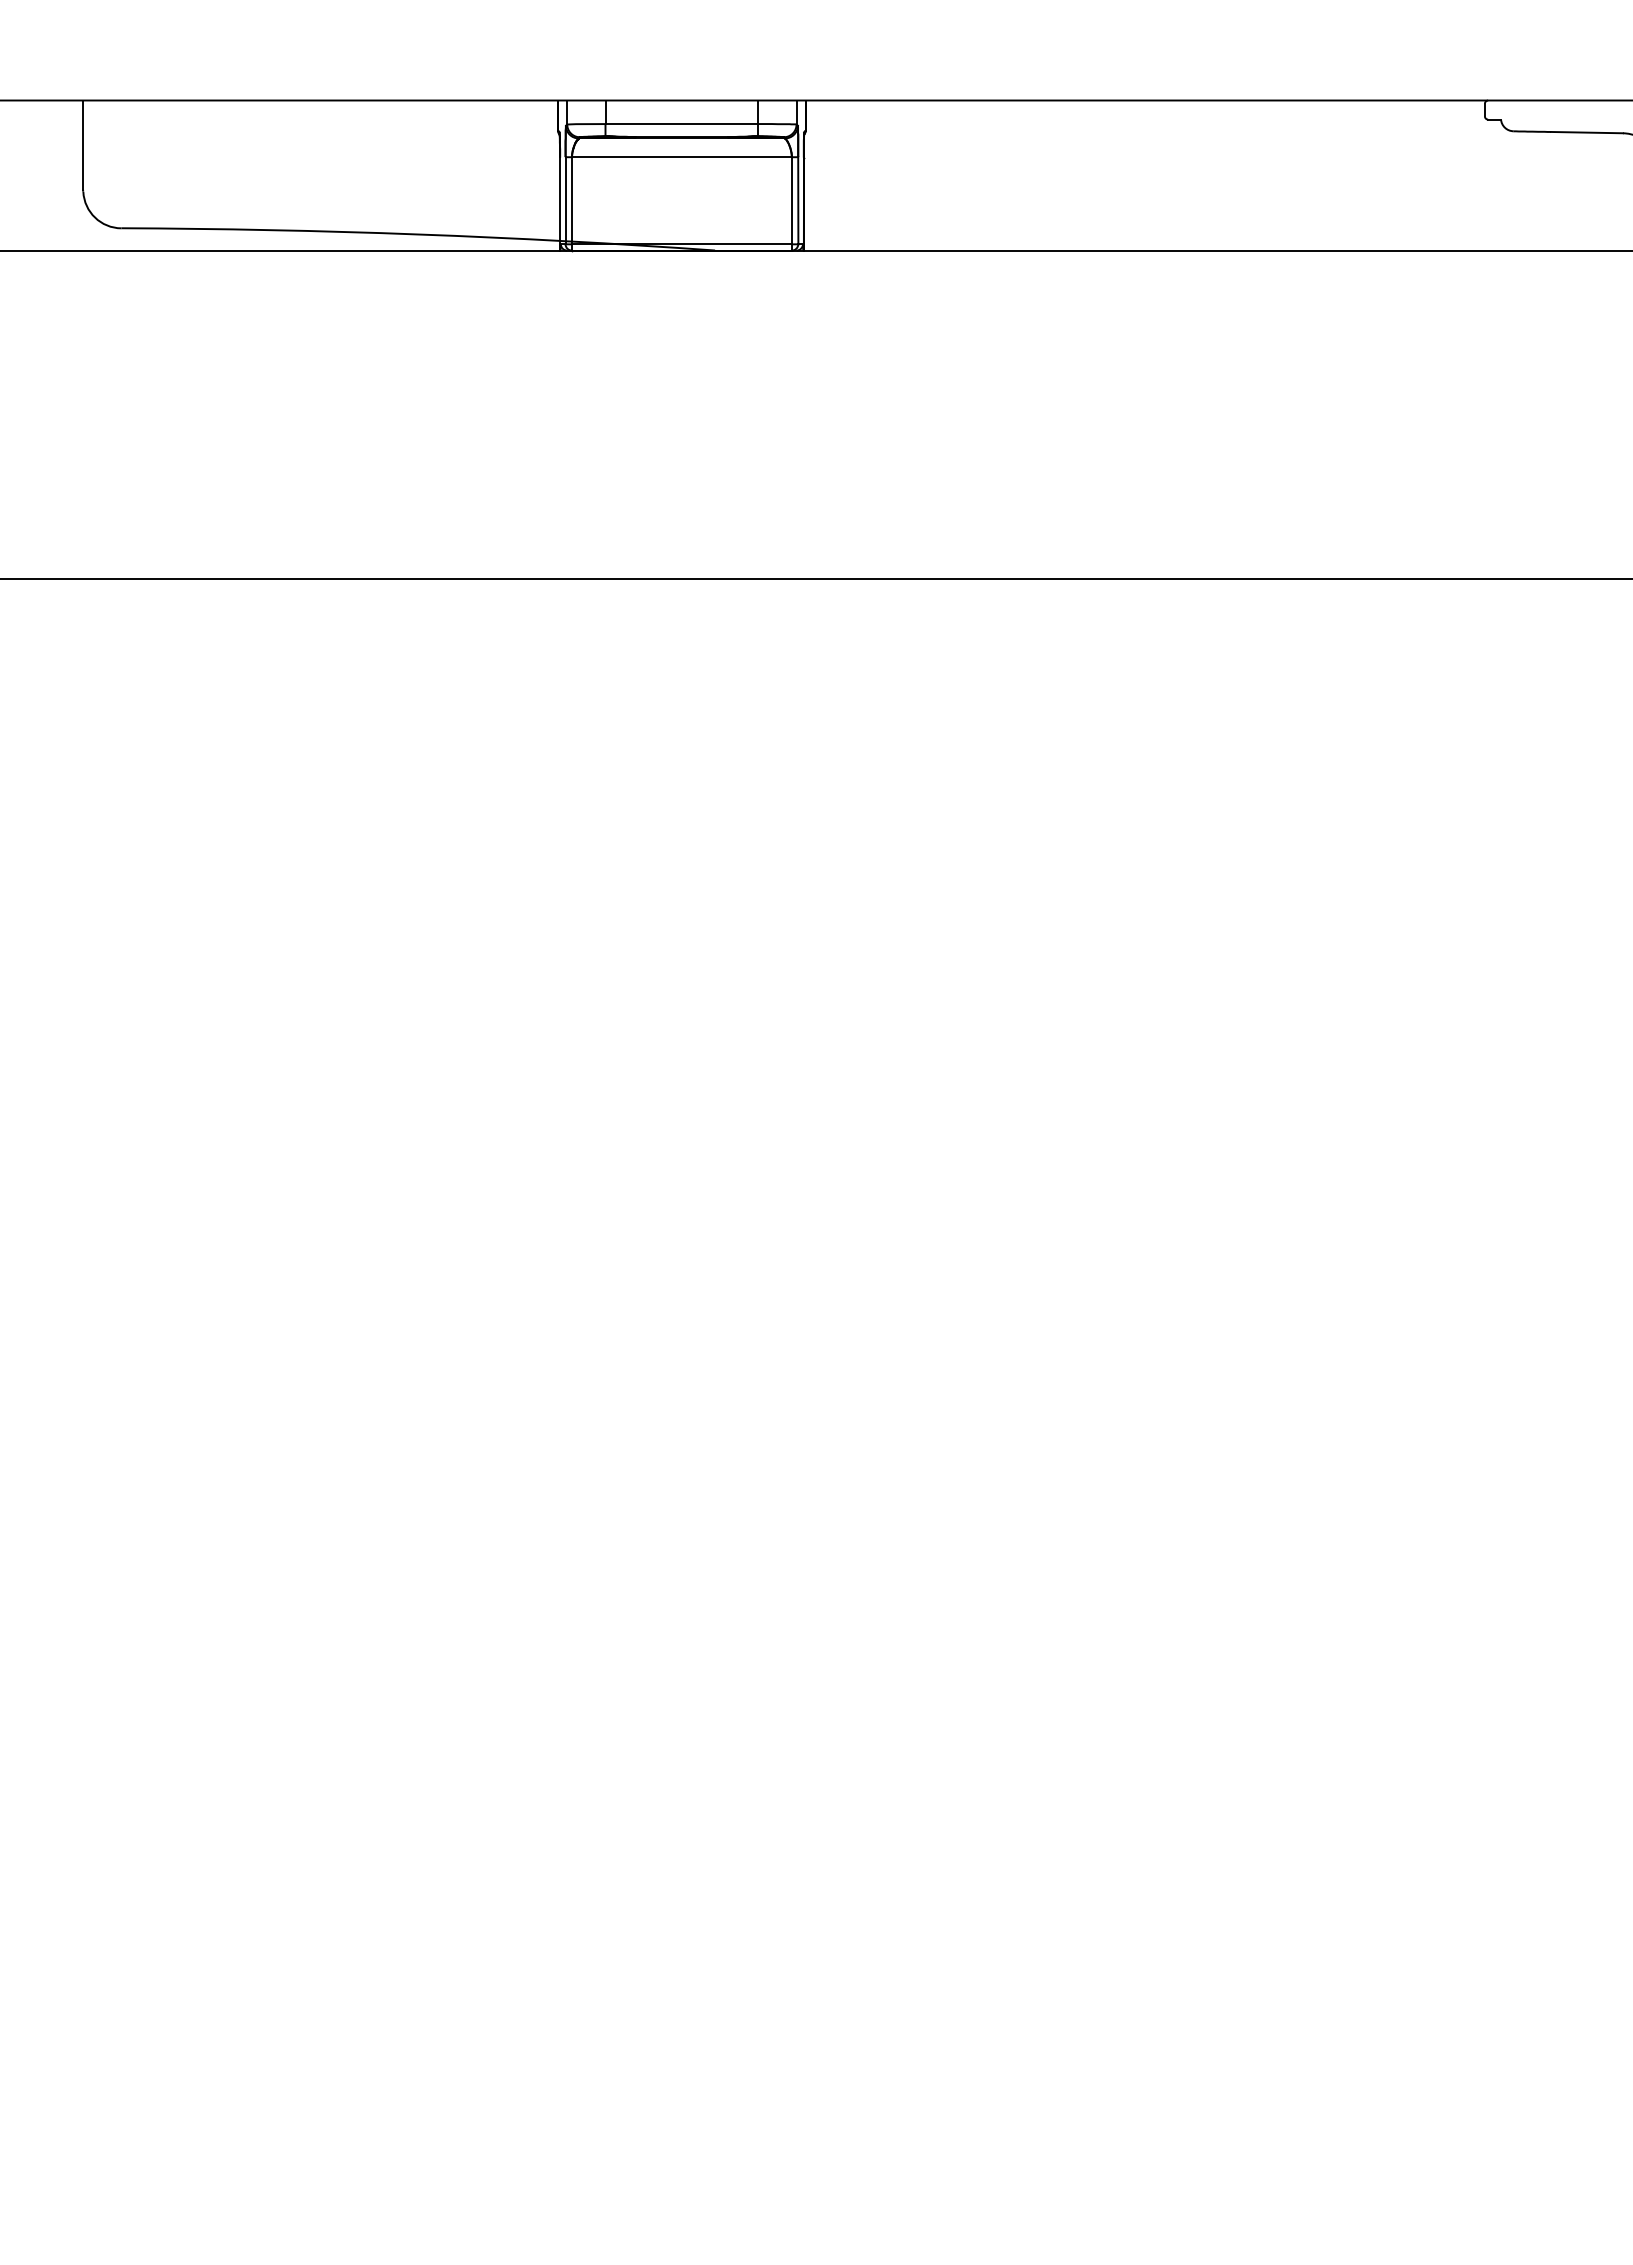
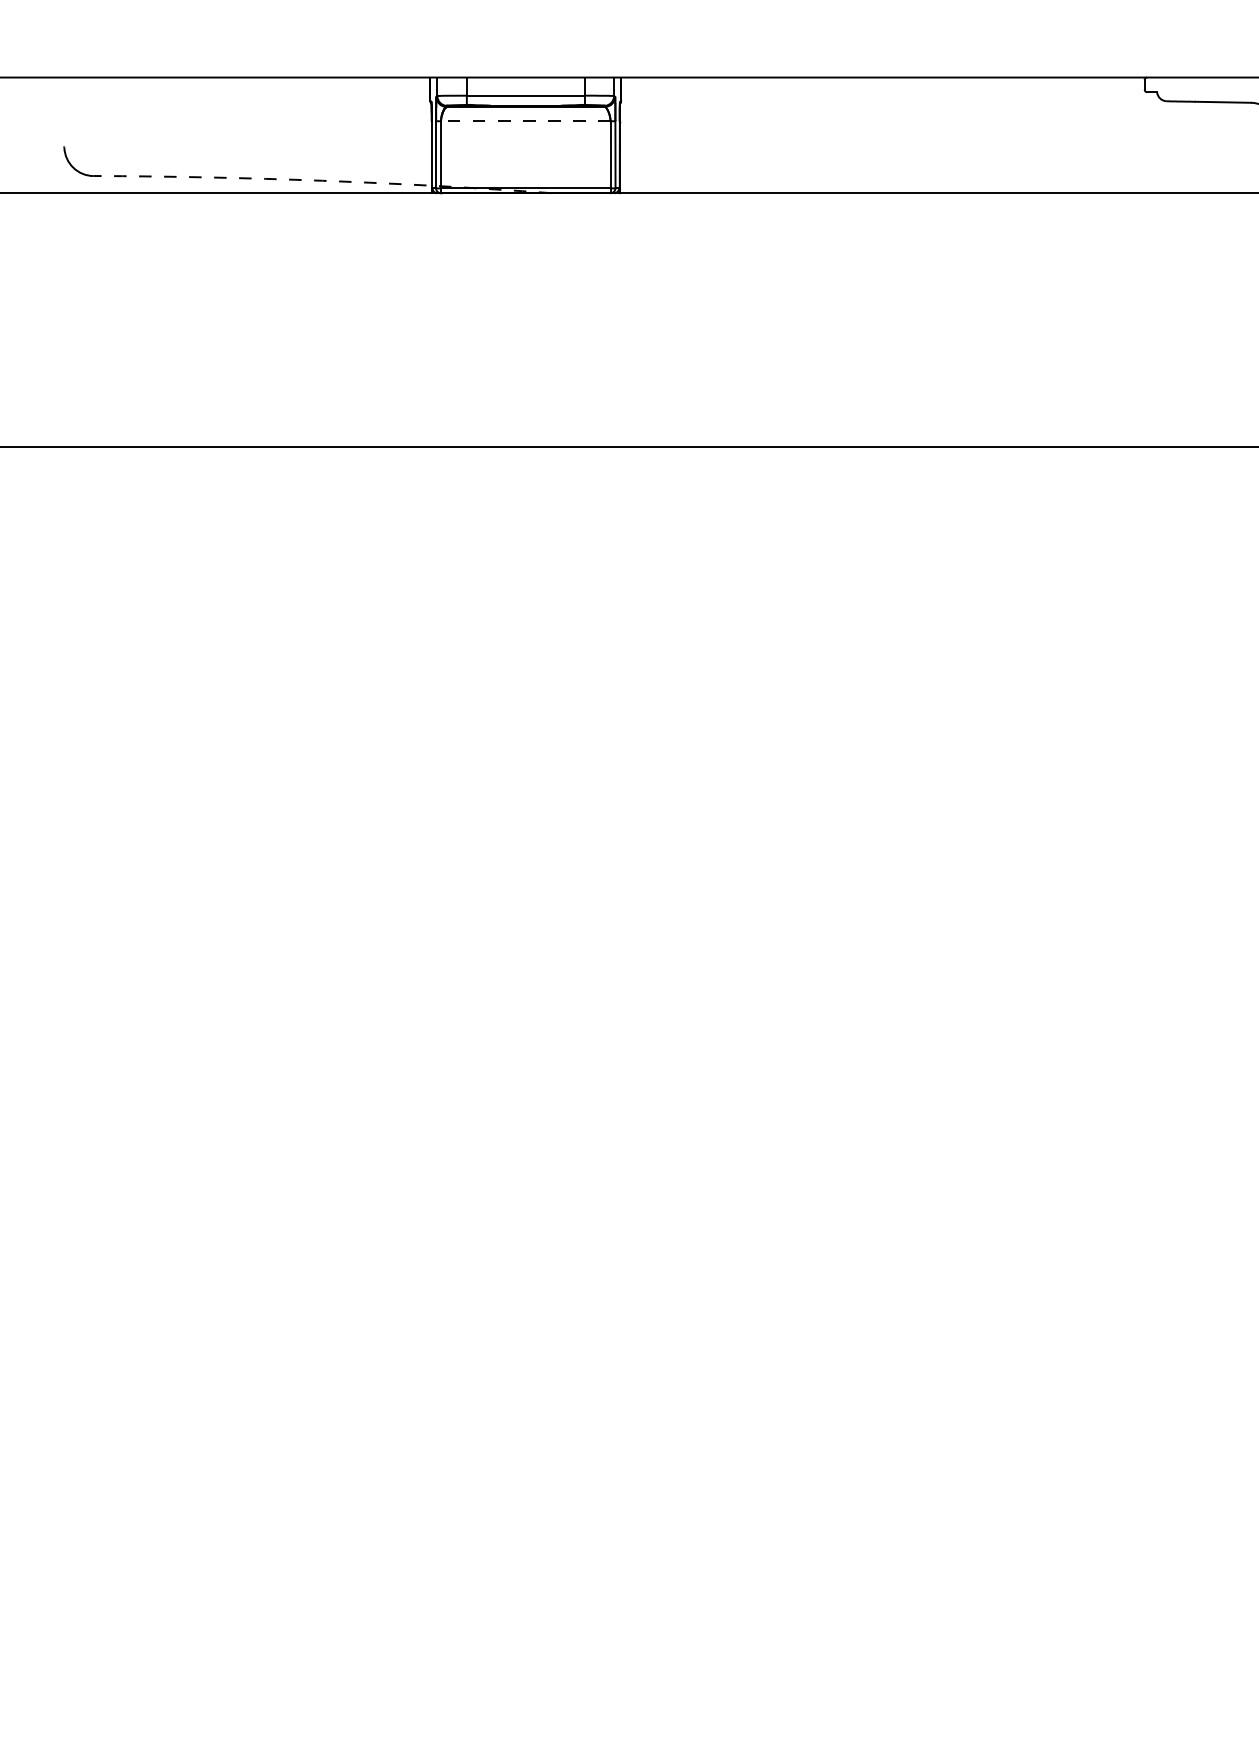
line: (83, 145) -> (64, 112), removed
line: (681, 157) -> (525, 121), solid -> dashed
arc: (418, 234) -> (322, 180), solid -> dashed

